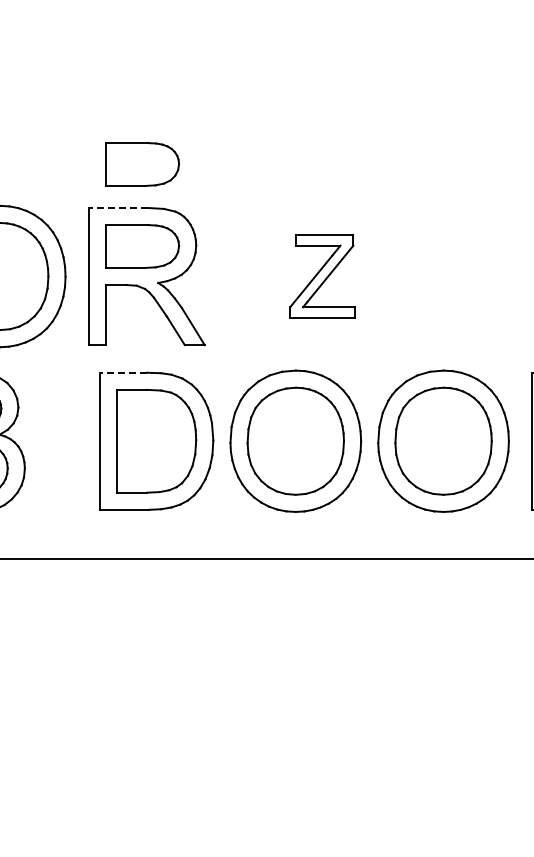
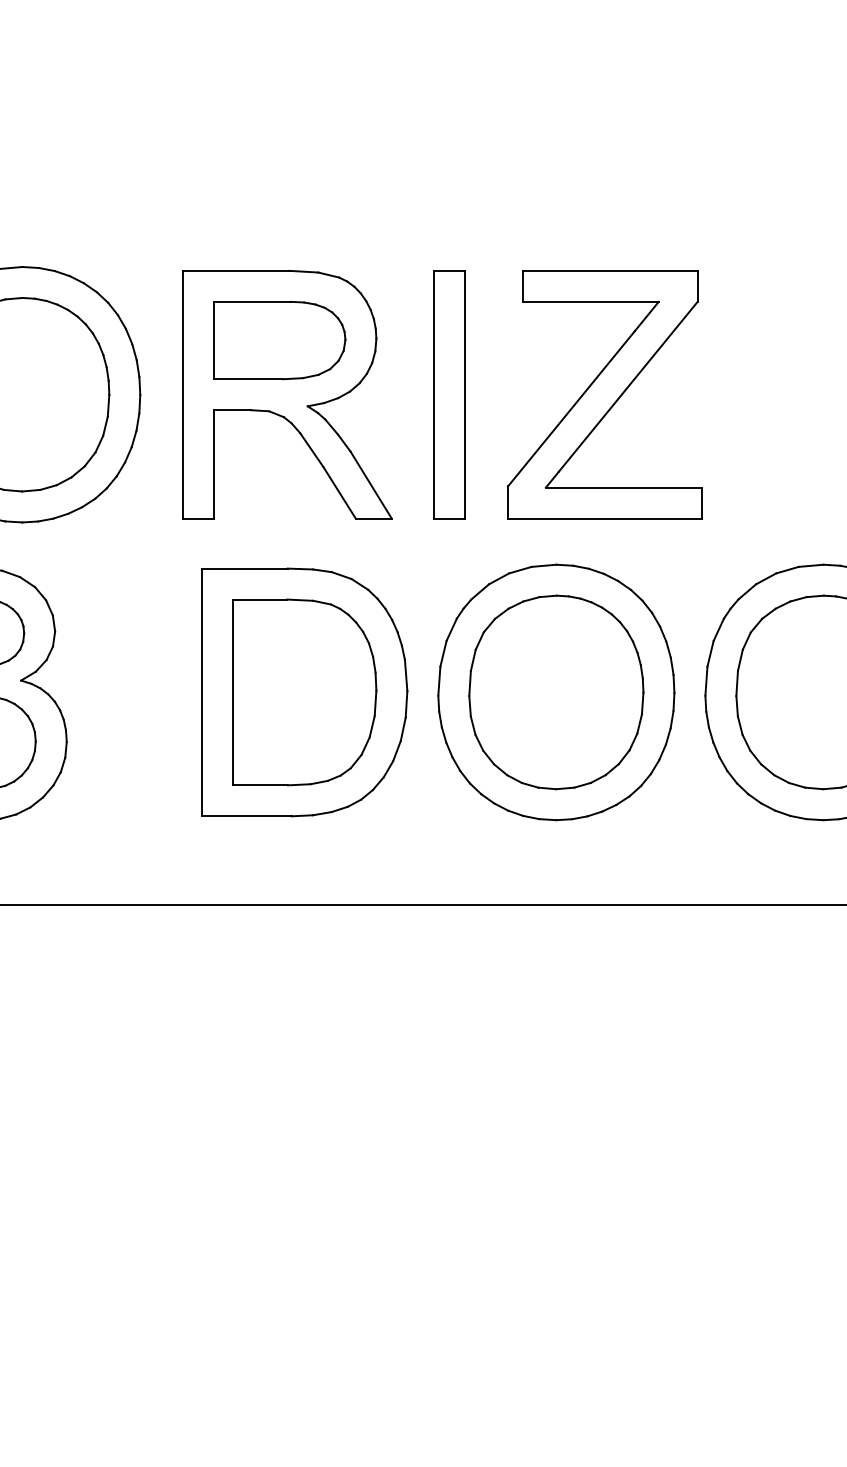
part: (142, 164) -> (279, 192), removed
line: (118, 208) -> (235, 271), dashed -> solid
part: (236, 276) -> (449, 394), added
part: (322, 276) -> (604, 394), size x1.67
line: (123, 372) -> (245, 568), dashed -> solid

